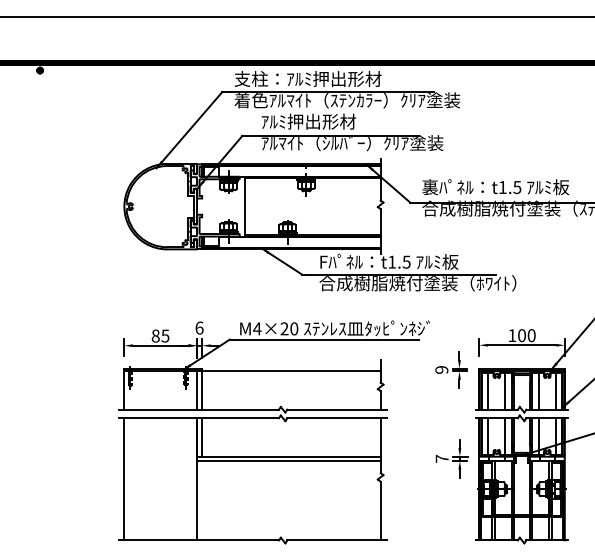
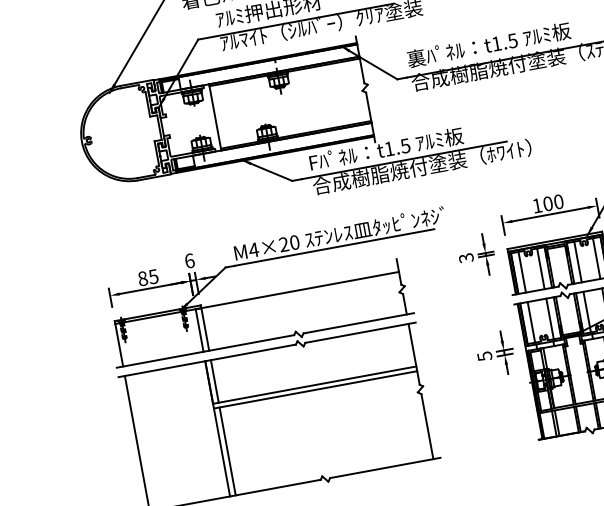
text: (441, 370) -> (466, 258), 9 -> 3
text: (441, 458) -> (483, 356), 7 -> 5
line: (202, 500) -> (228, 451), added

